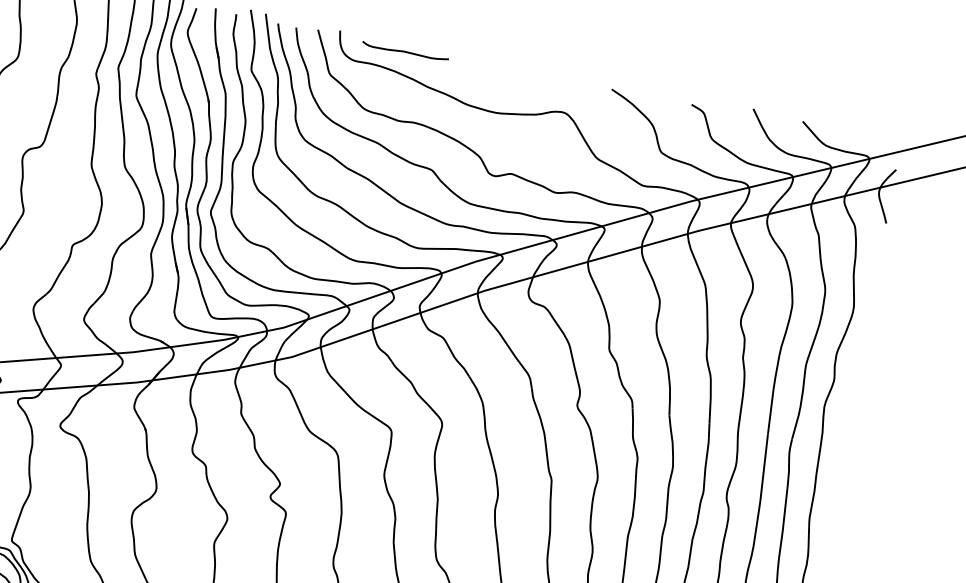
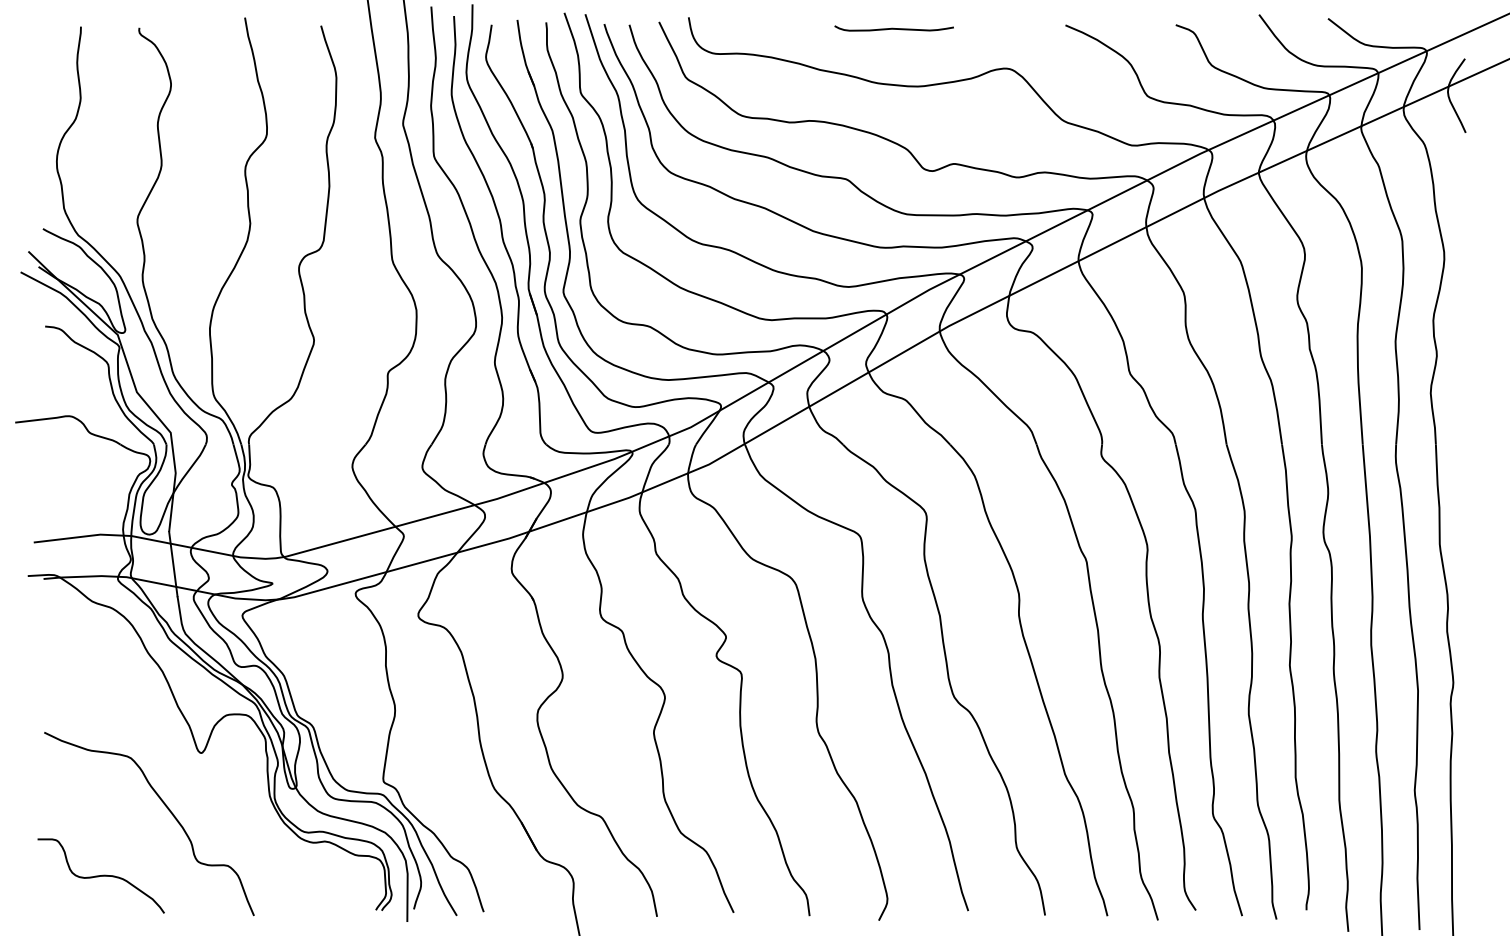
curve: (405, 51) -> (893, 28), moved

